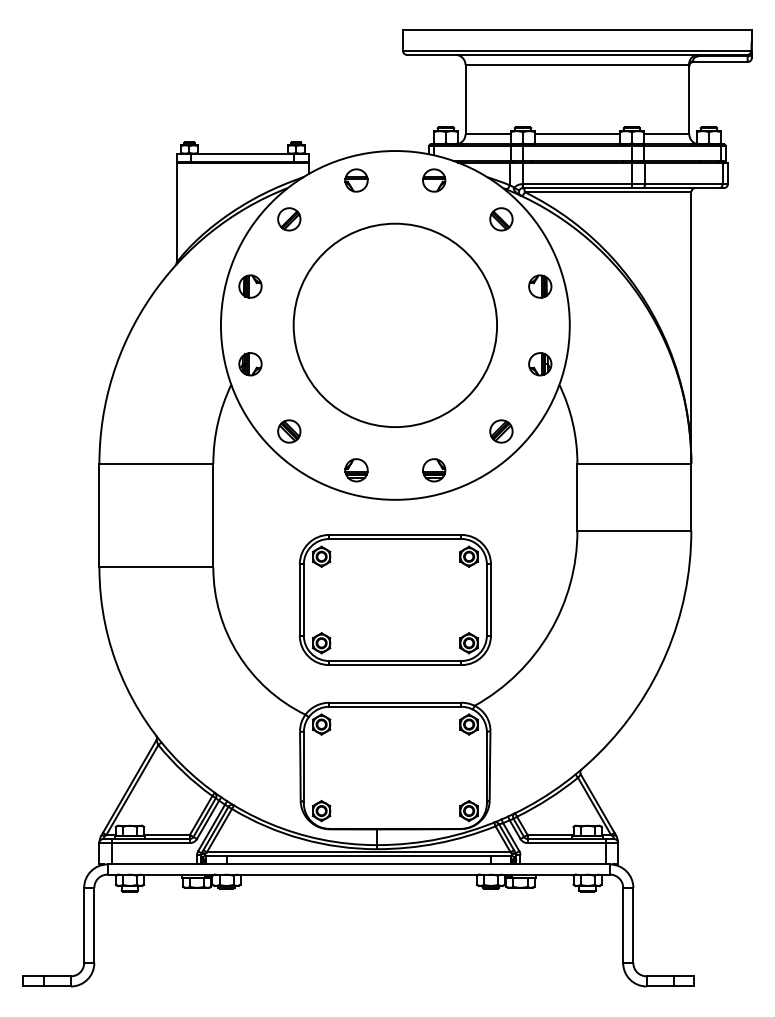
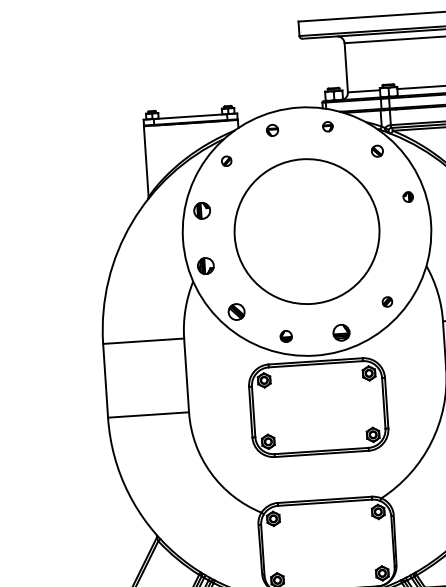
part: (356, 180) -> (272, 130), size x0.7
part: (434, 180) -> (328, 126), size x0.6
part: (289, 219) -> (226, 161), size x0.6
part: (501, 219) -> (377, 151), size x0.7
part: (540, 286) -> (408, 197), size x0.6
part: (540, 364) -> (412, 252), removed
part: (501, 431) -> (387, 302), size x0.6
part: (356, 470) -> (286, 336), size x0.7
part: (394, 599) -> (318, 407), moved

